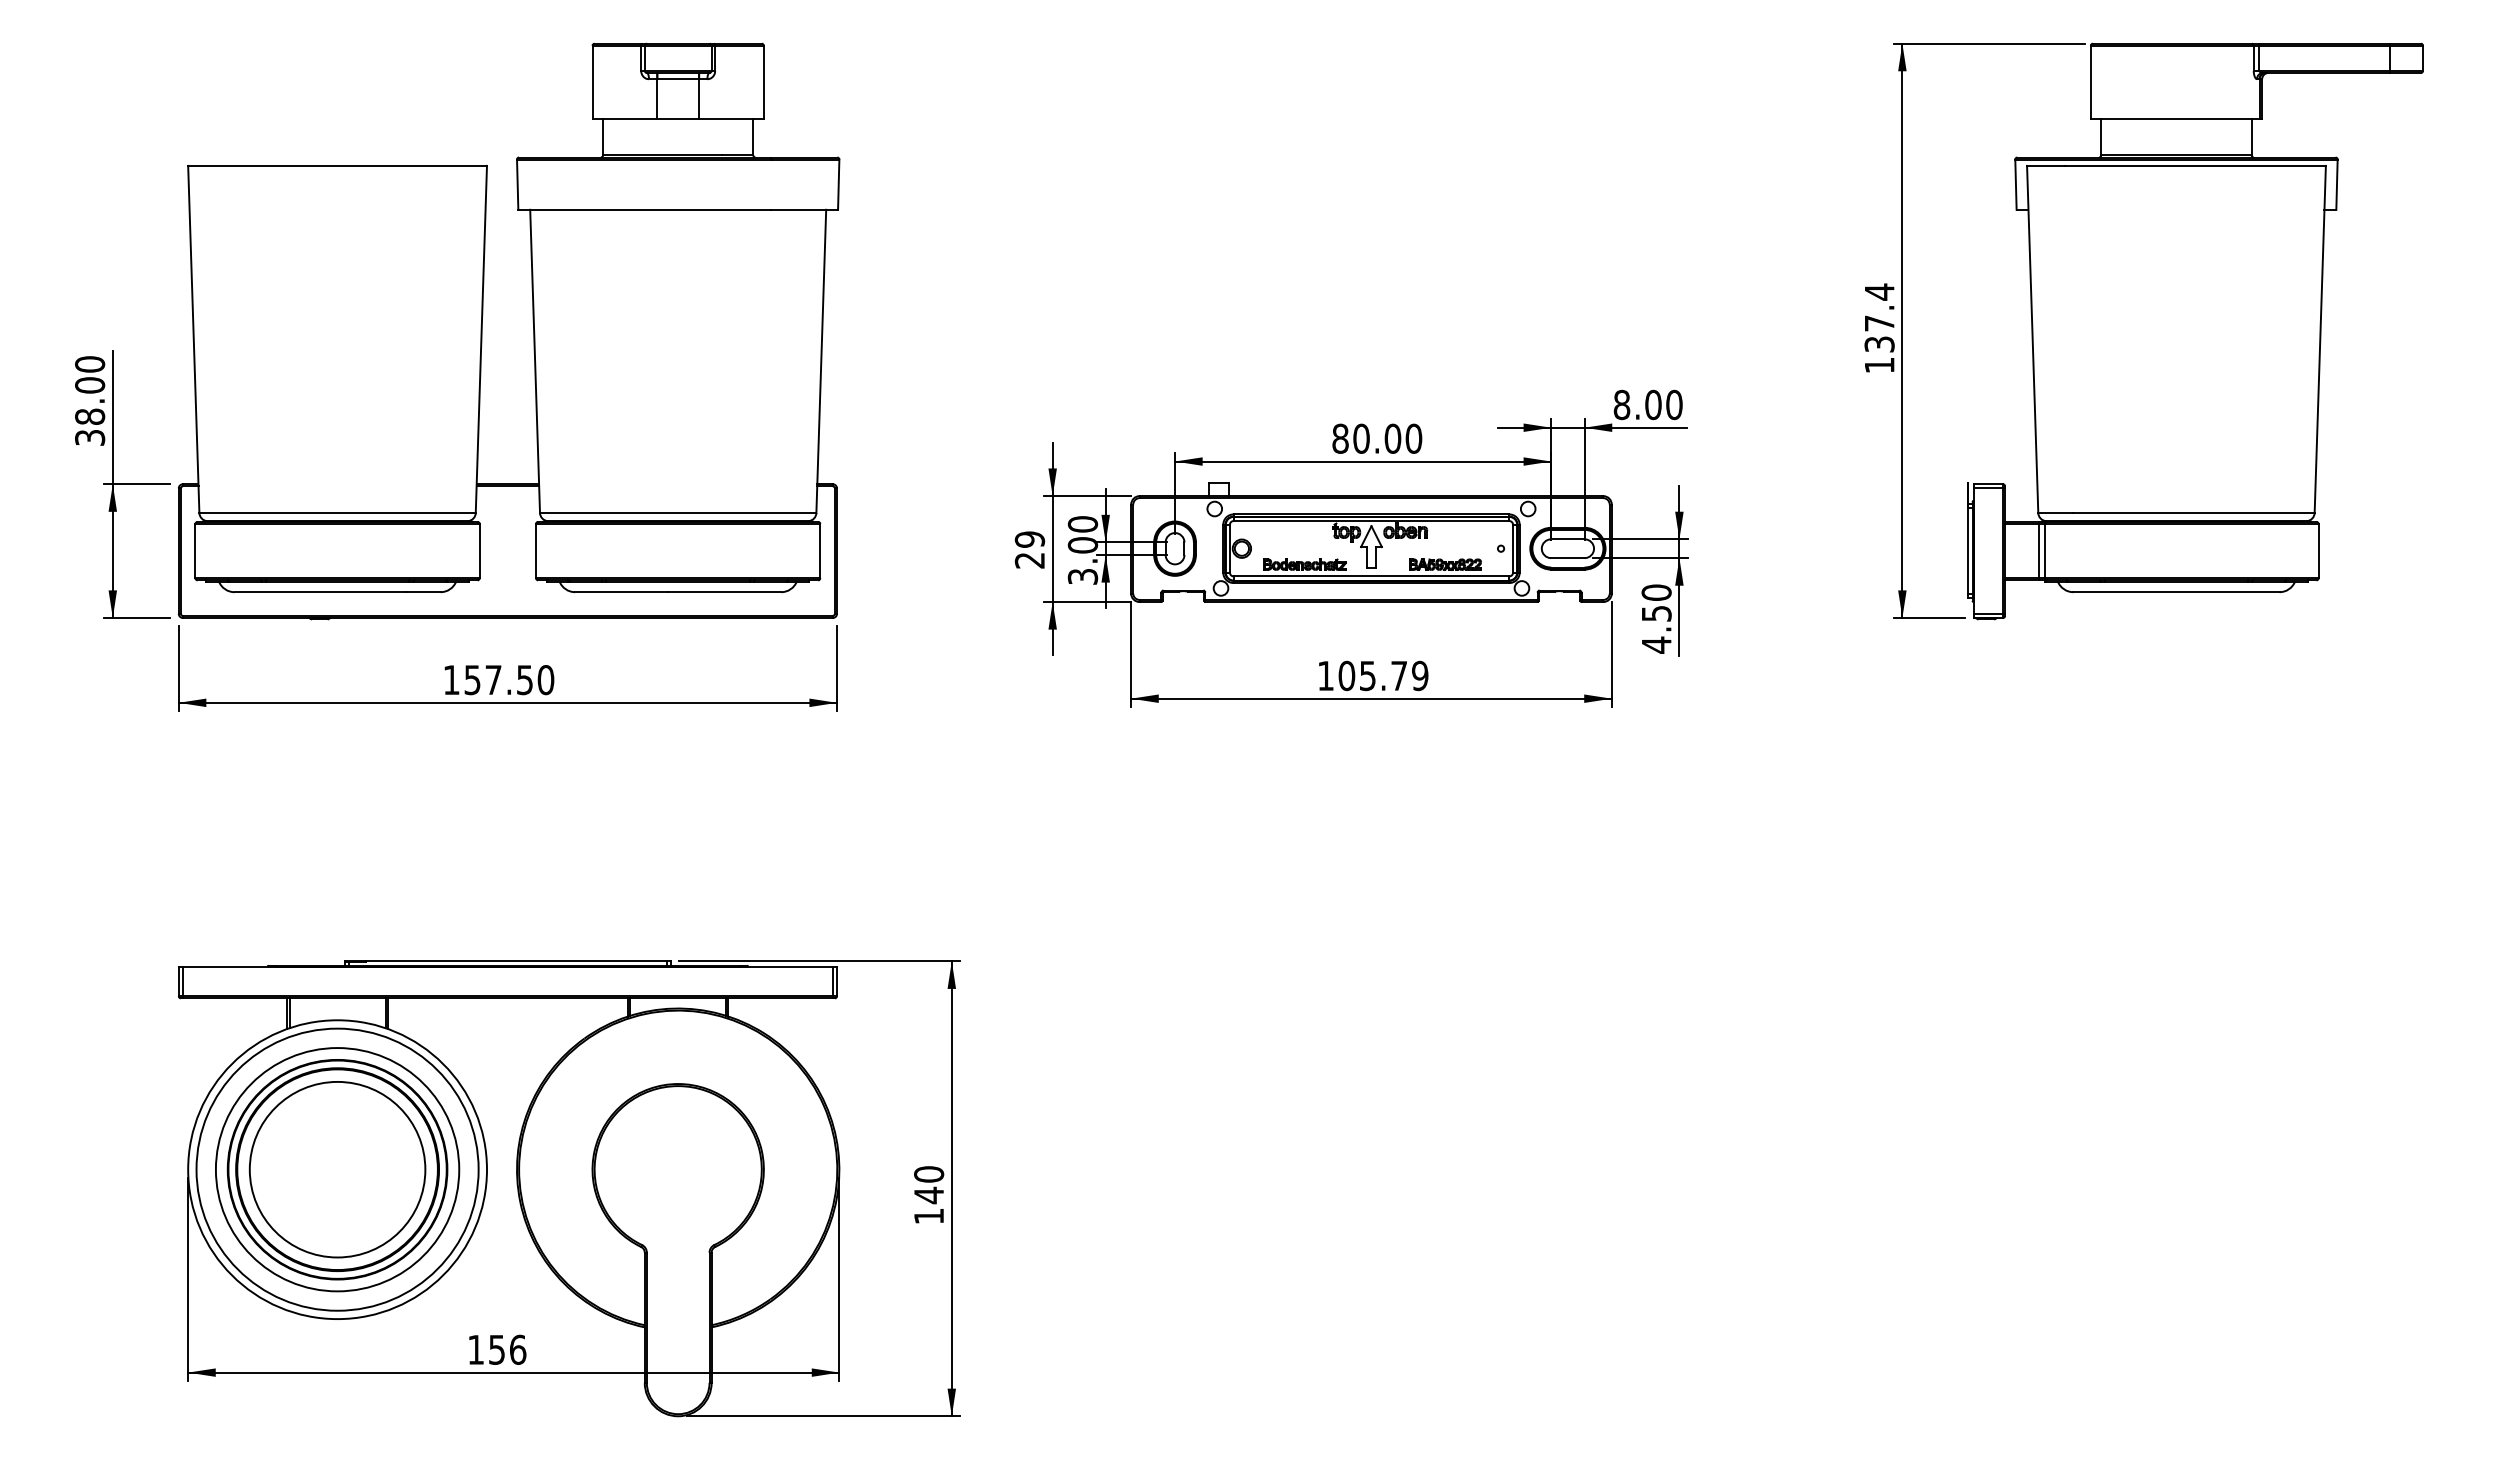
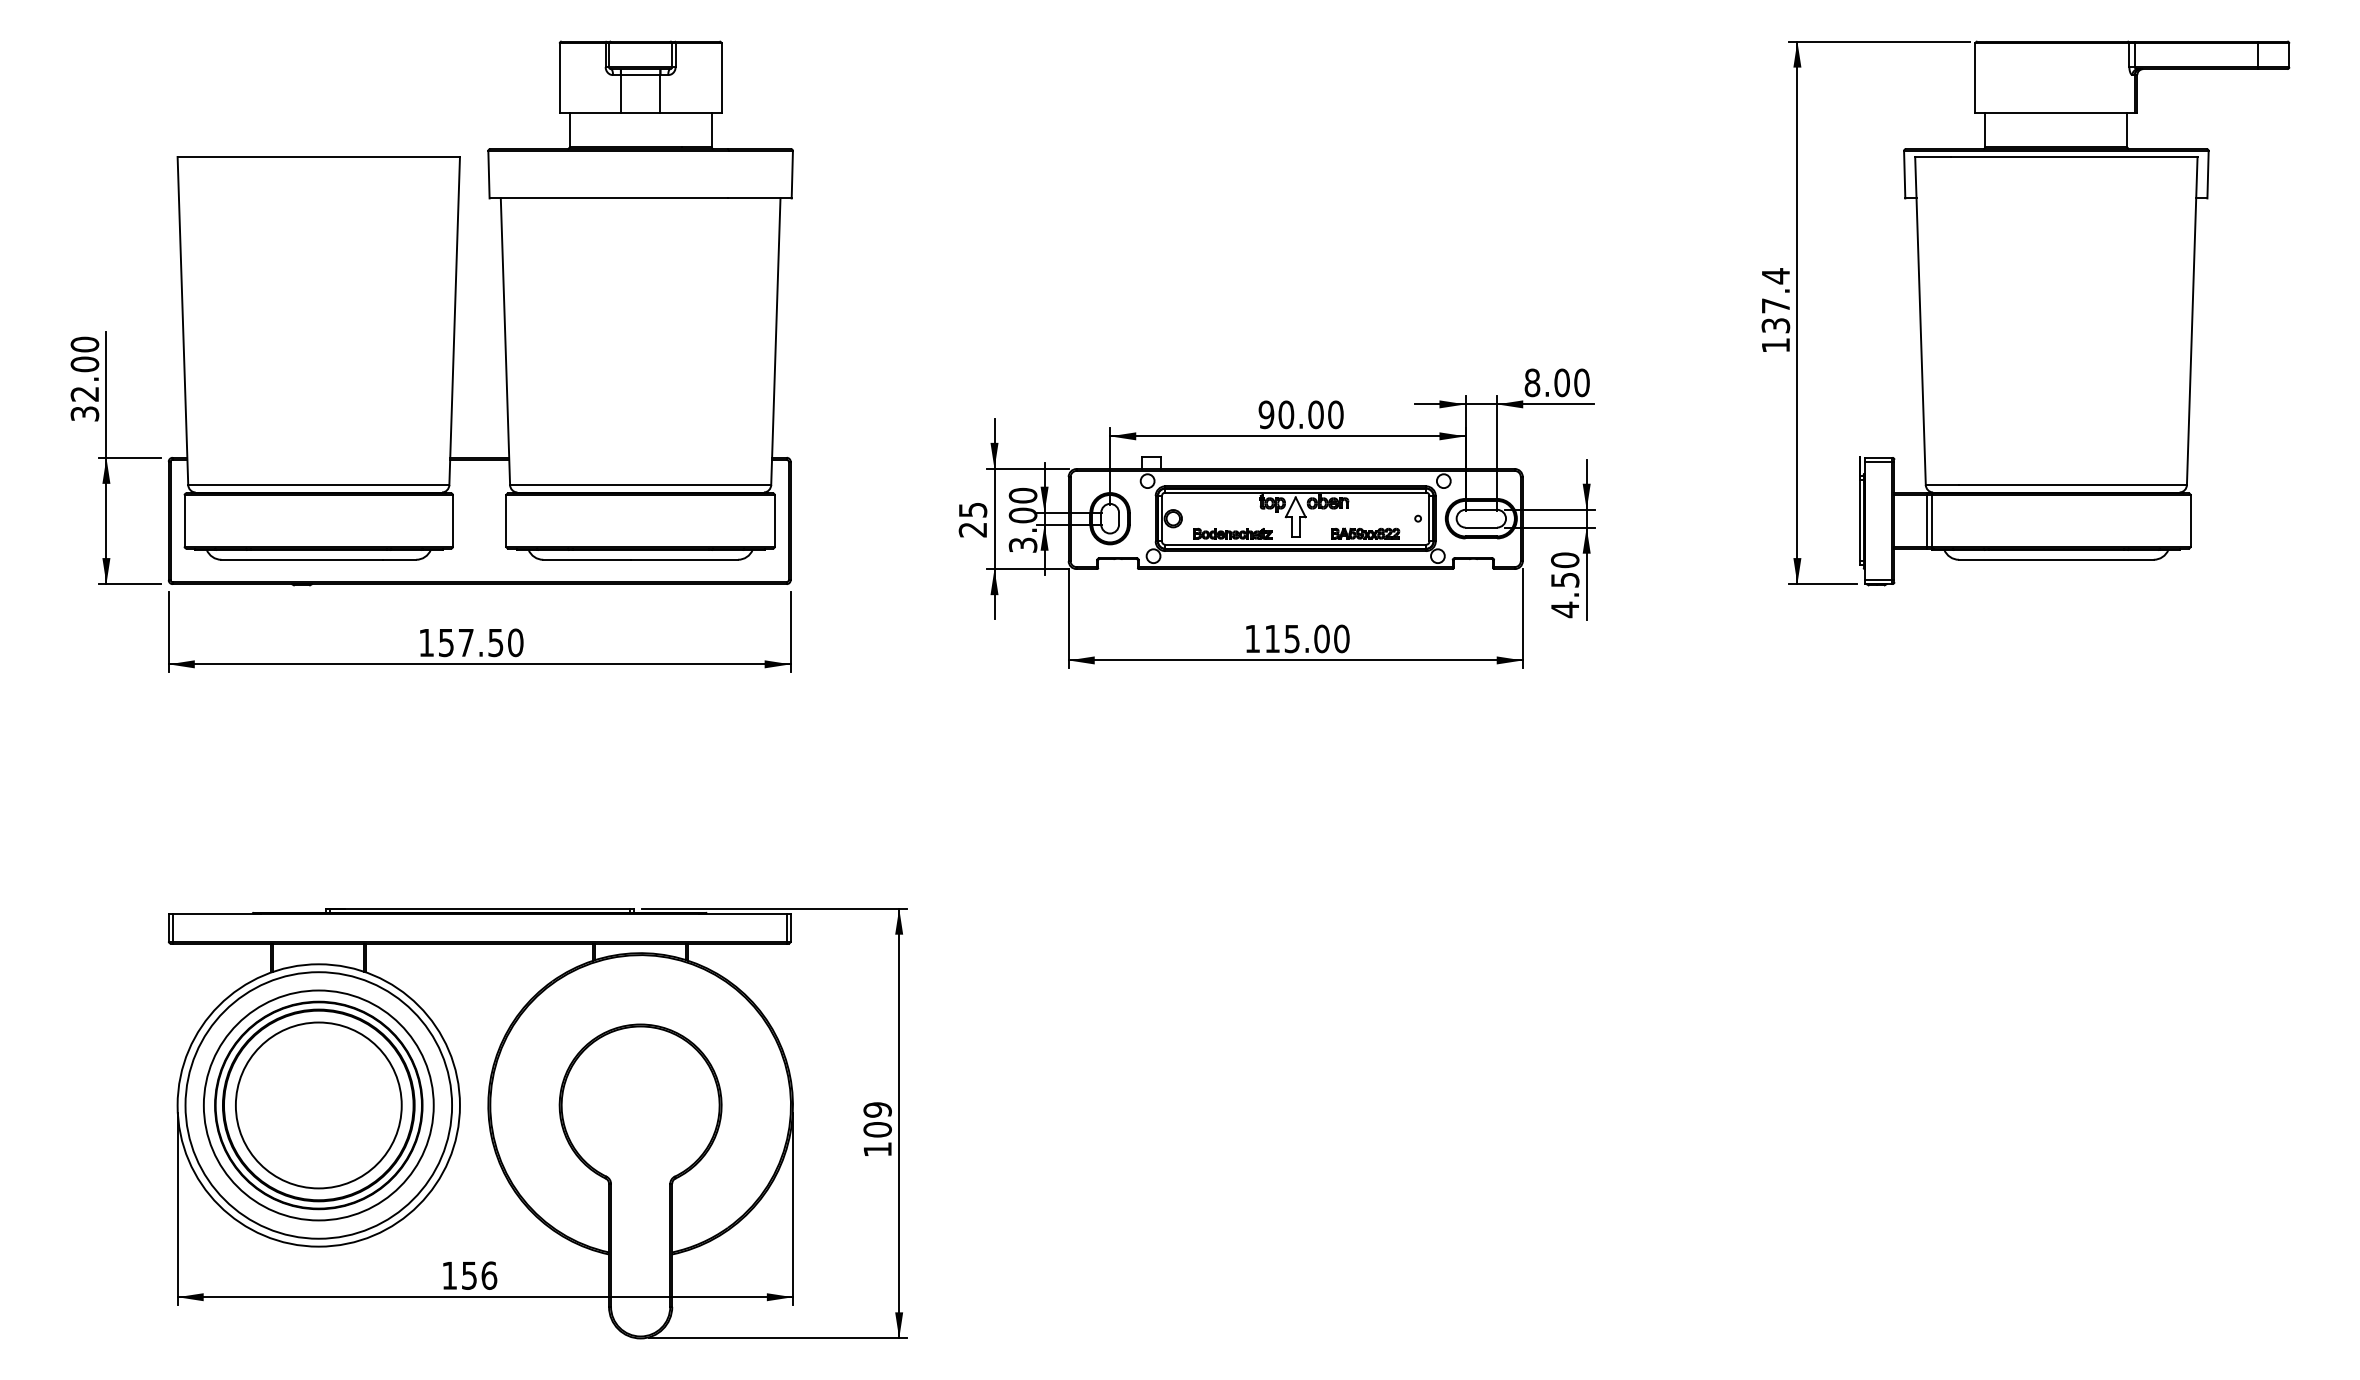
text: (90, 416) -> (85, 393), 38.00 -> 32.00
text: (1340, 438) -> (1266, 414), 80.00 -> 90.00
text: (1029, 539) -> (972, 509), 29 -> 25
text: (1383, 675) -> (1307, 638), 105.79 -> 115.00
text: (929, 1185) -> (878, 1120), 140 -> 109

